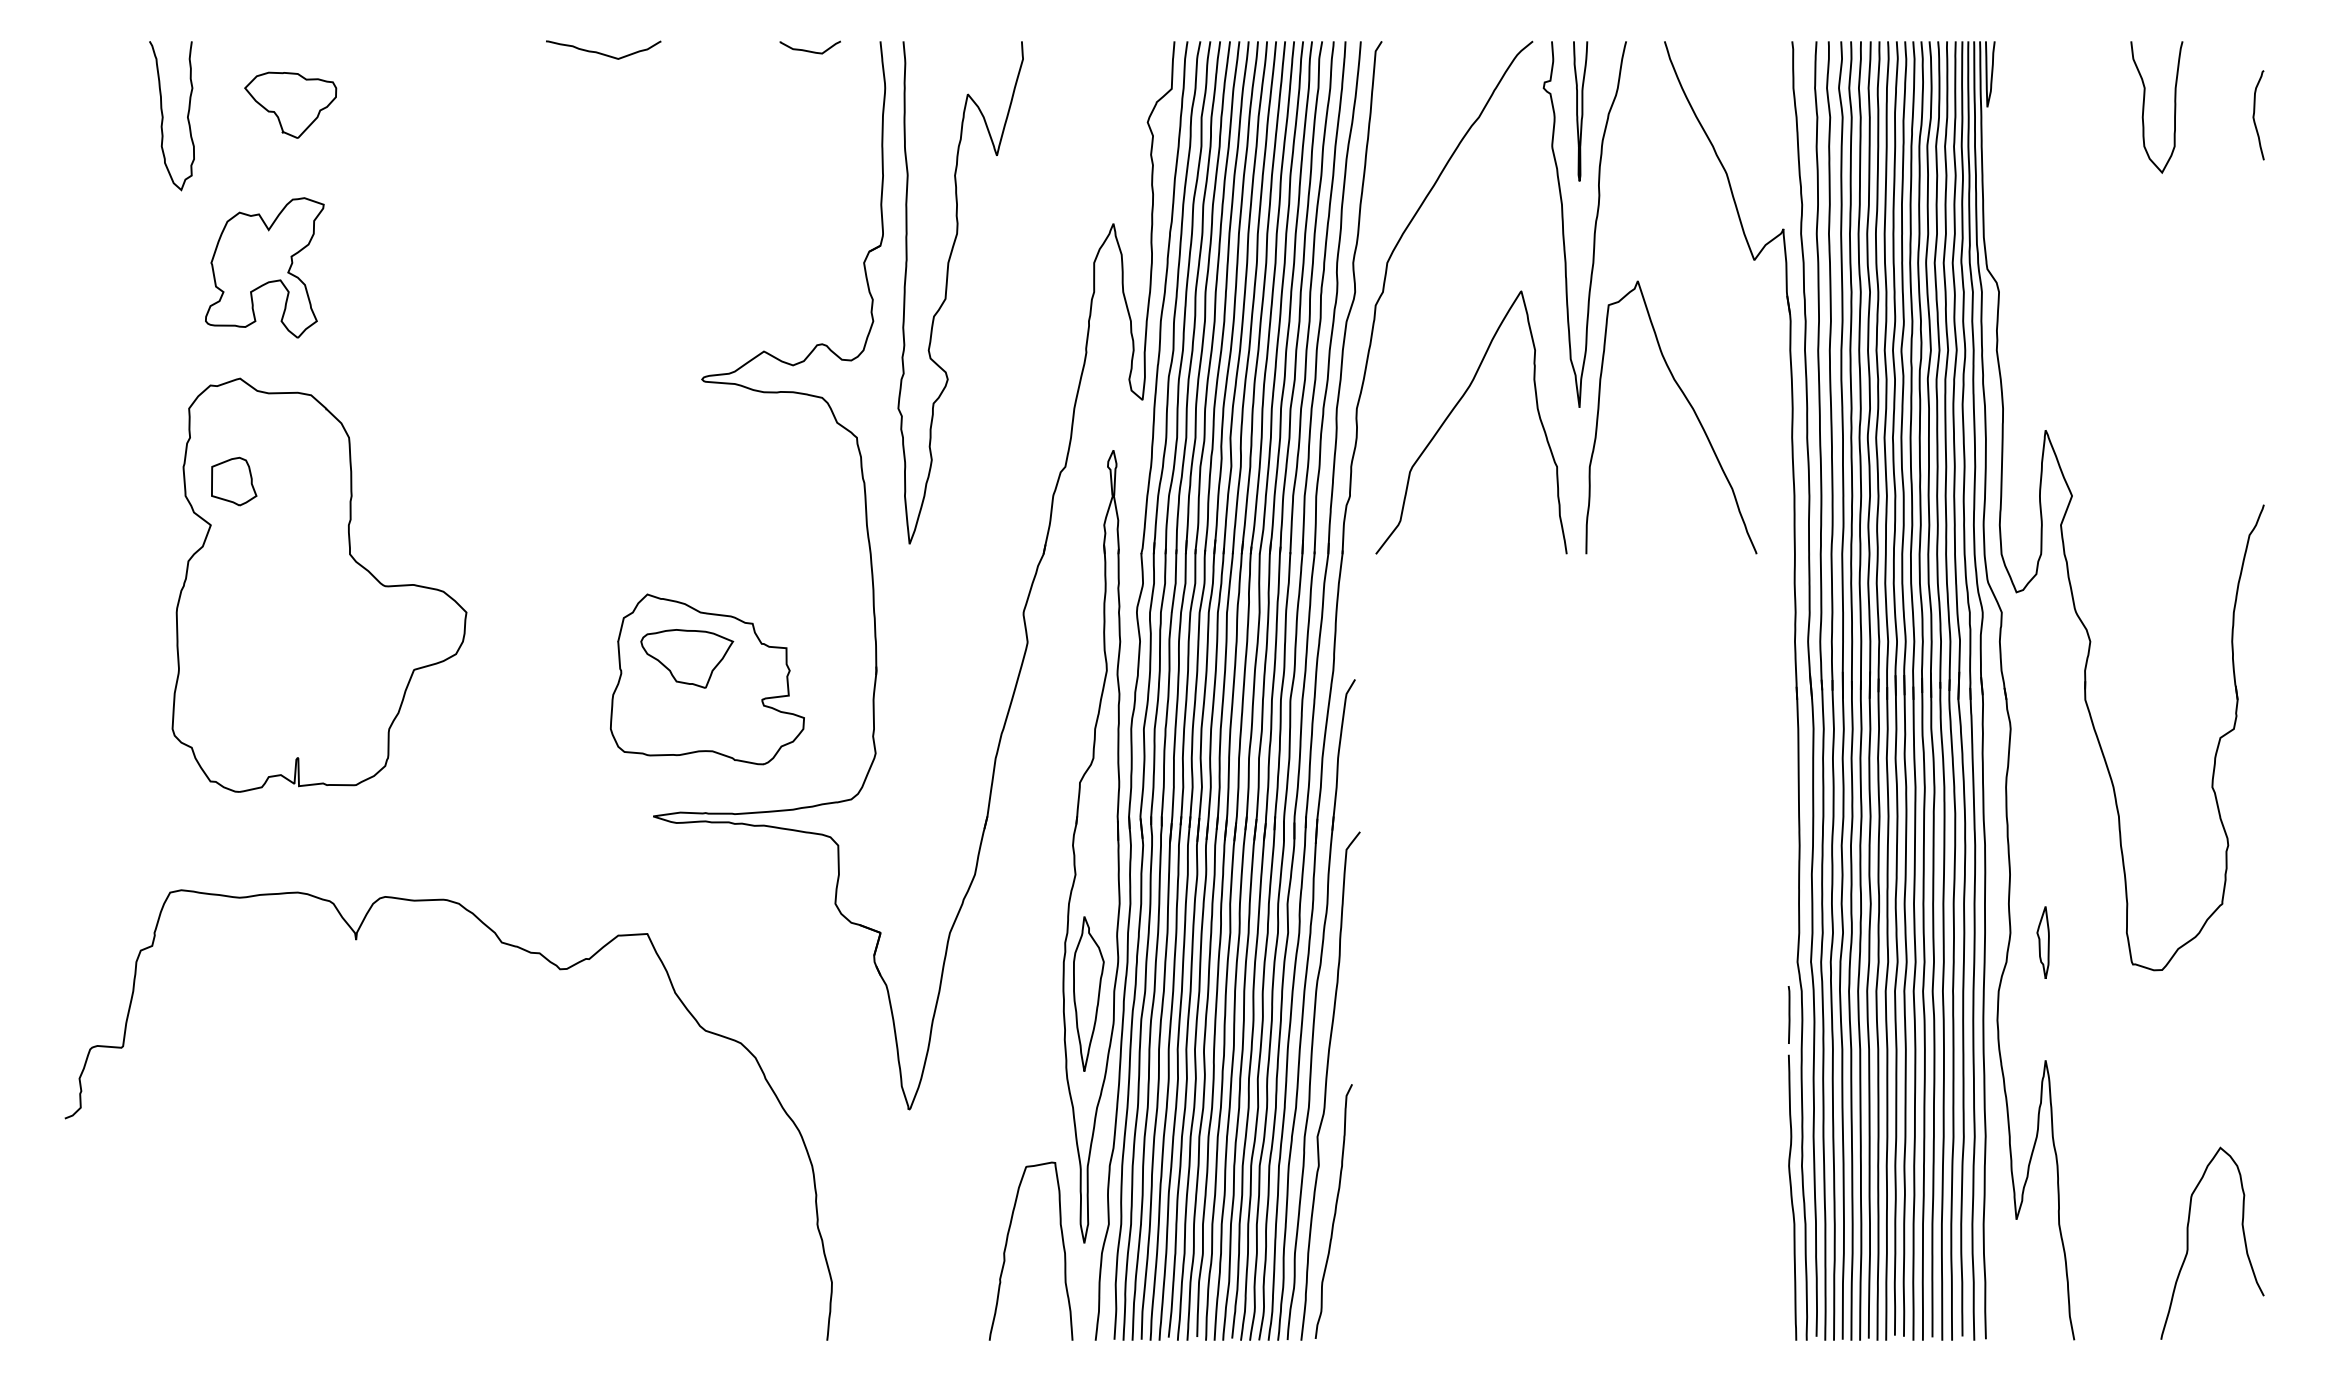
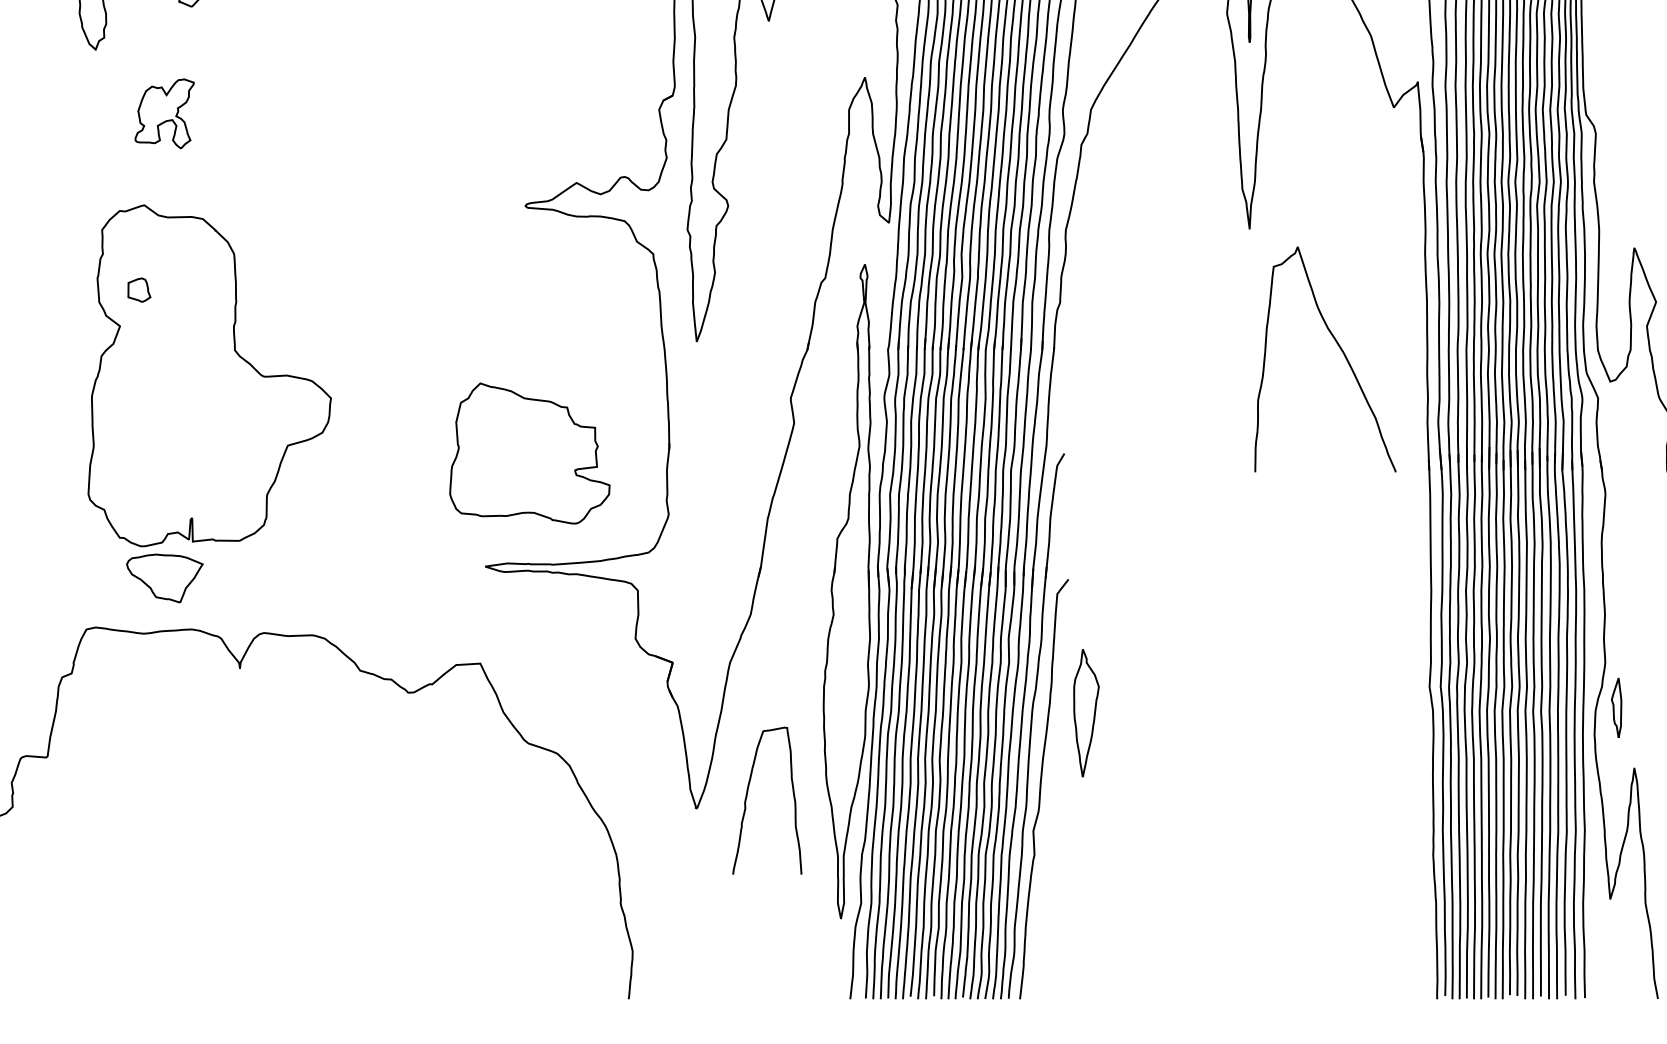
part: (264, 267) -> (164, 113), size x0.6
curve: (1689, 405) -> (1340, 349), moved
curve: (1454, 409) -> (1146, 230), removed
part: (234, 481) -> (139, 290), size x0.6
part: (687, 658) -> (165, 578), moved
part: (2042, 942) -> (1616, 707), moved
part: (1088, 993) -> (1086, 712), moved
line: (1788, 1014) -> (1422, 730), removed
curve: (1792, 1197) -> (1425, 881), removed
curve: (1334, 1211) -> (1047, 892), removed
curve: (1007, 1243) -> (747, 794), moved

